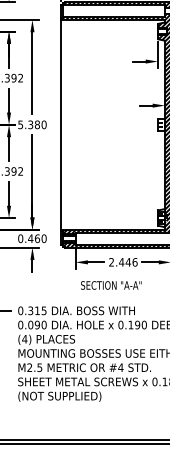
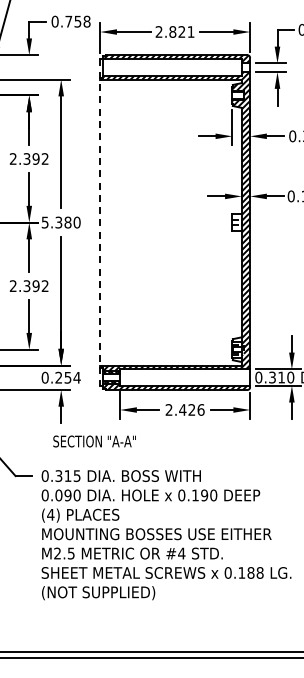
line: (61, 125) -> (100, 223), solid -> dashed
text: (37, 238) -> (67, 377), 0.460 -> 0.254
text: (128, 261) -> (191, 409), 2.446 -> 2.426
text: (111, 285) -> (94, 441), moved

